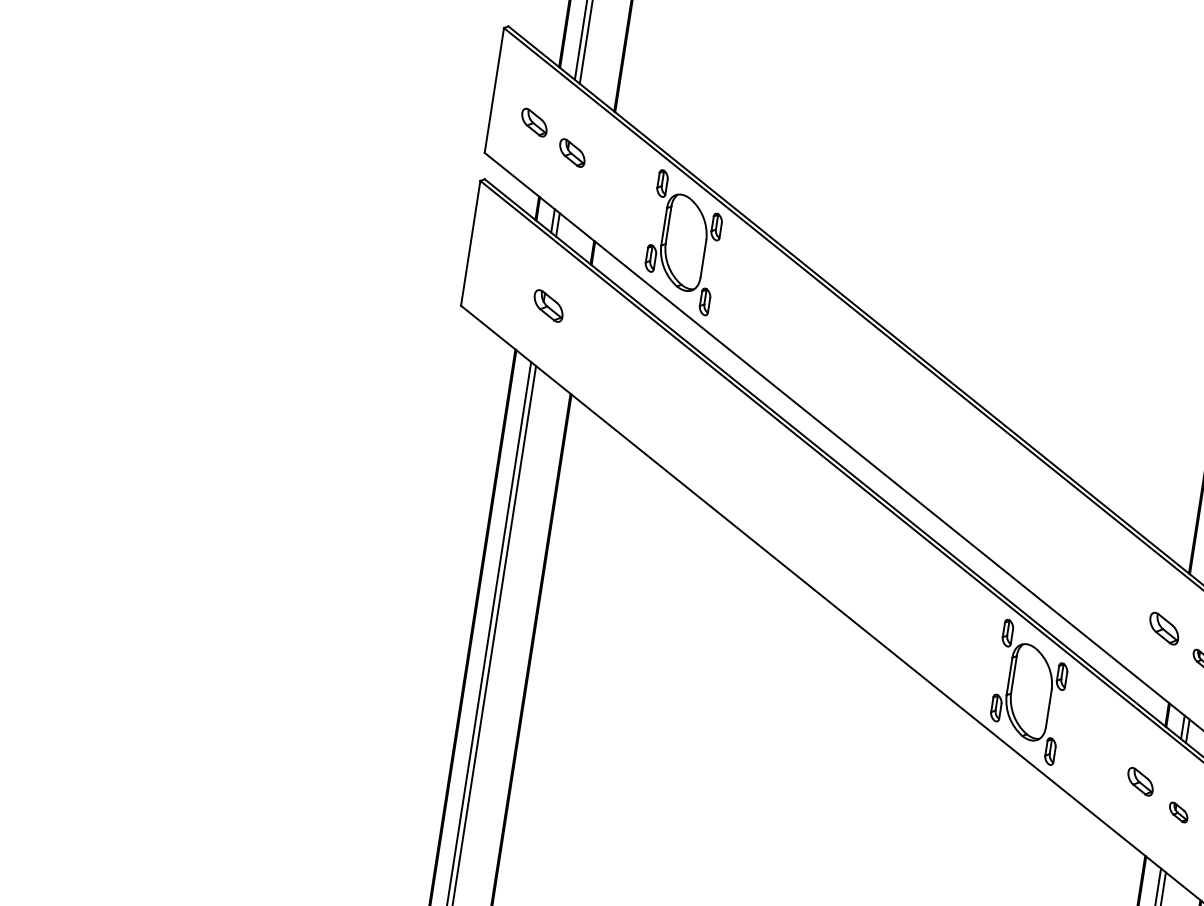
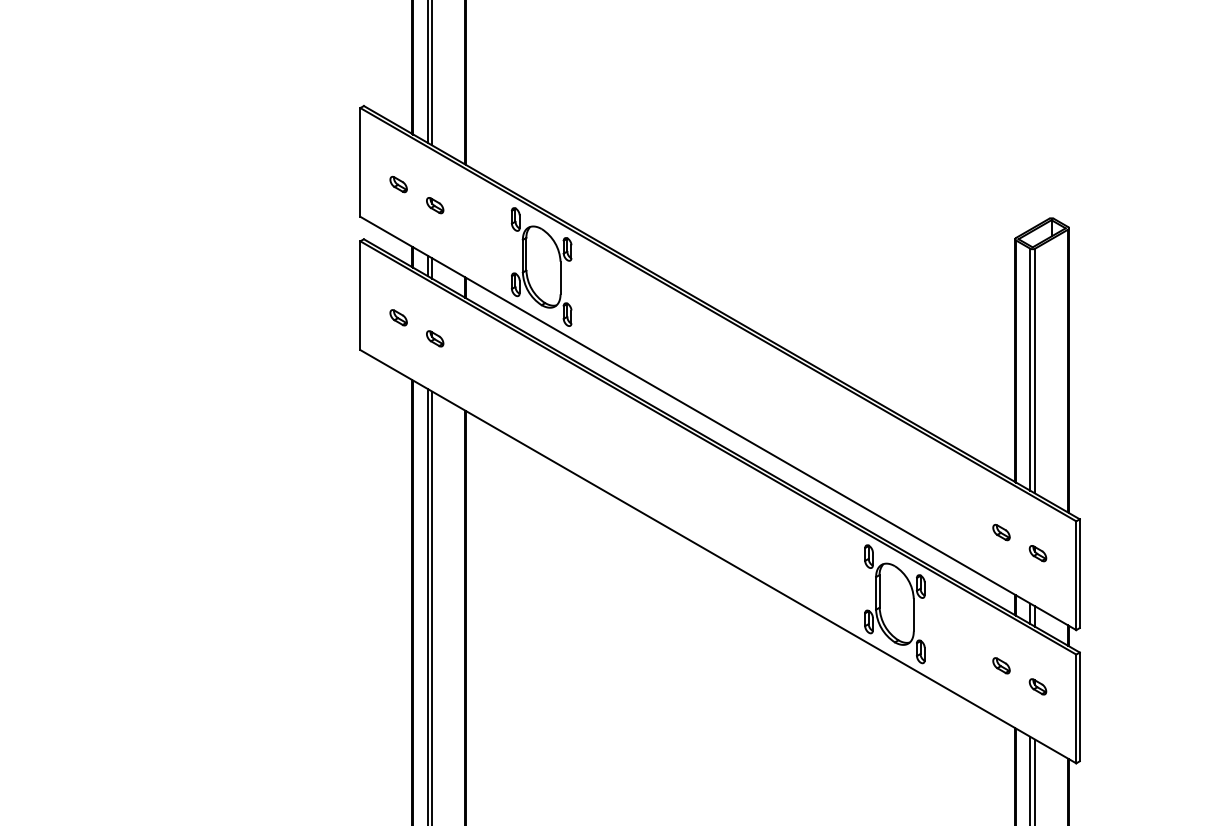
part: (534, 122) -> (398, 184), size x0.71
part: (572, 153) -> (435, 205), size x0.71
part: (510, 275) -> (398, 317), added
part: (549, 305) -> (435, 338), size x0.62
part: (1164, 628) -> (1001, 532), size x0.62
part: (1140, 781) -> (1001, 665), size x0.71

